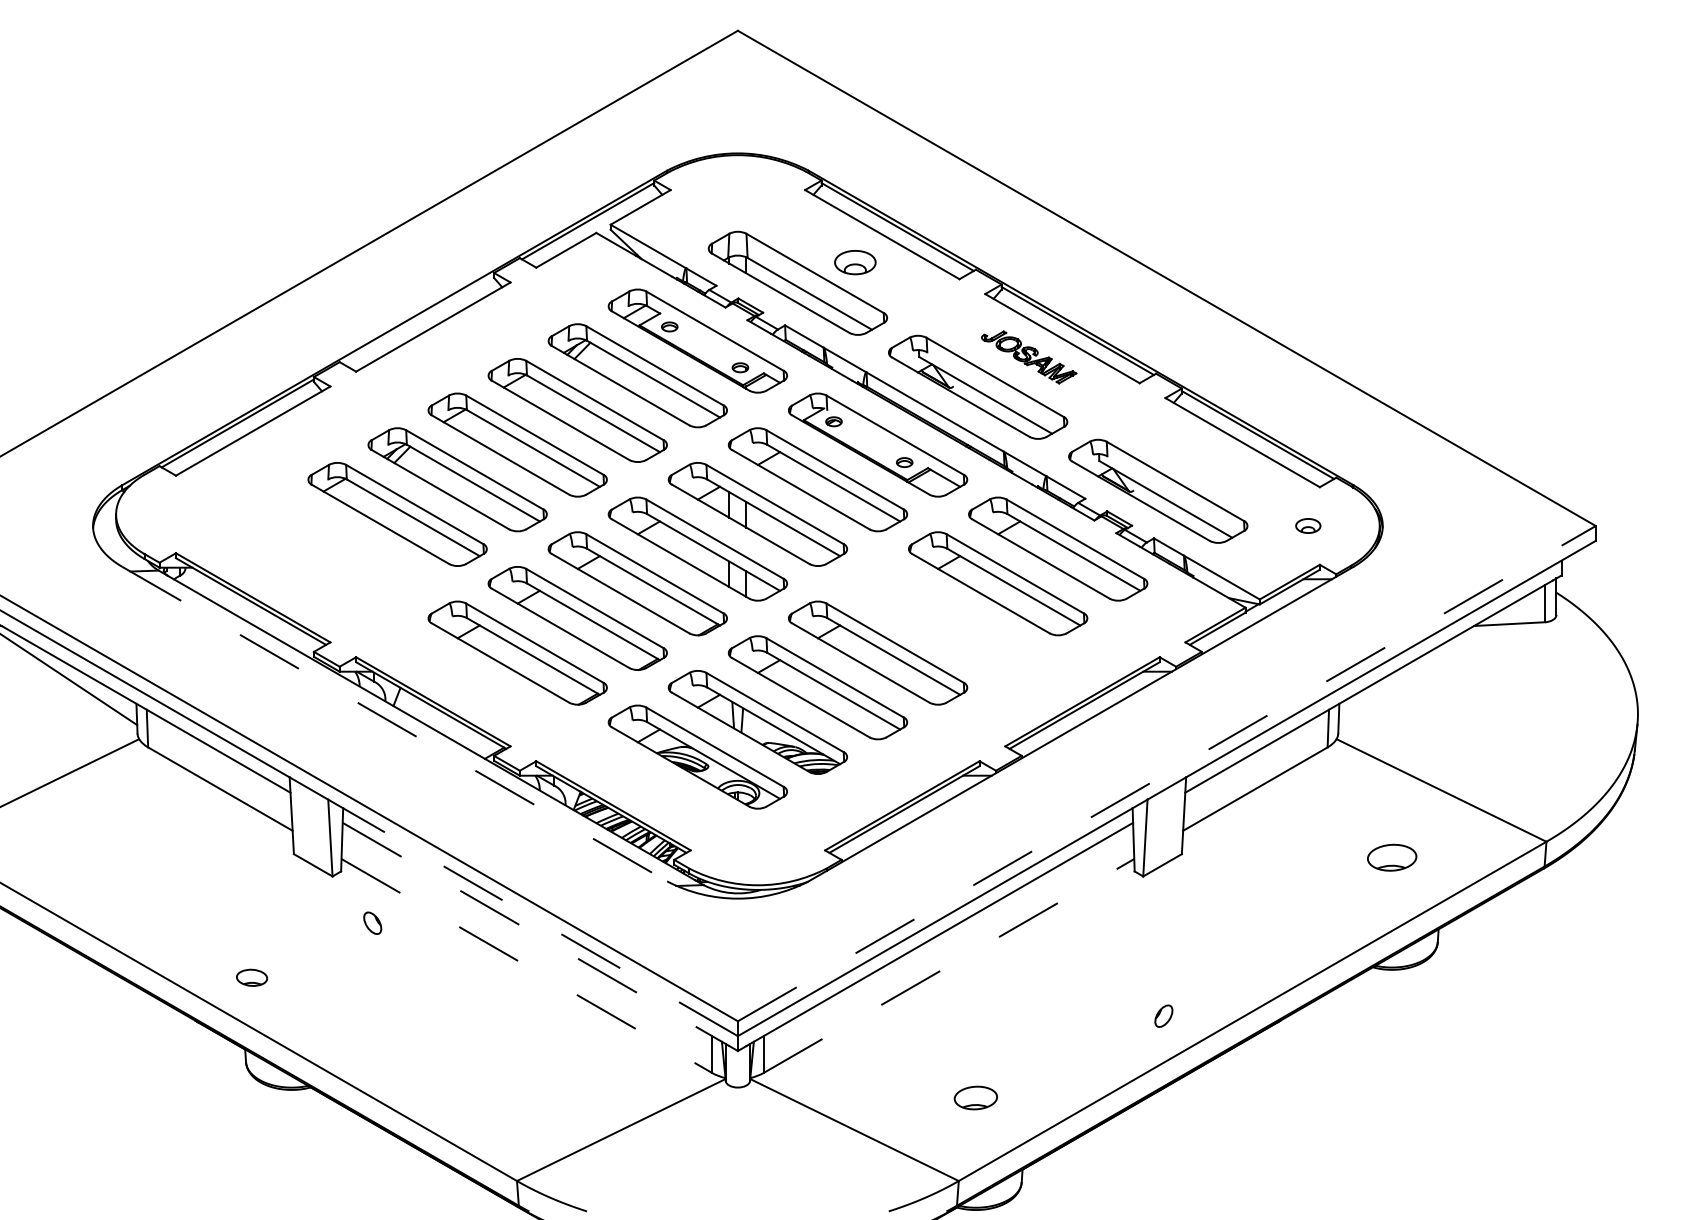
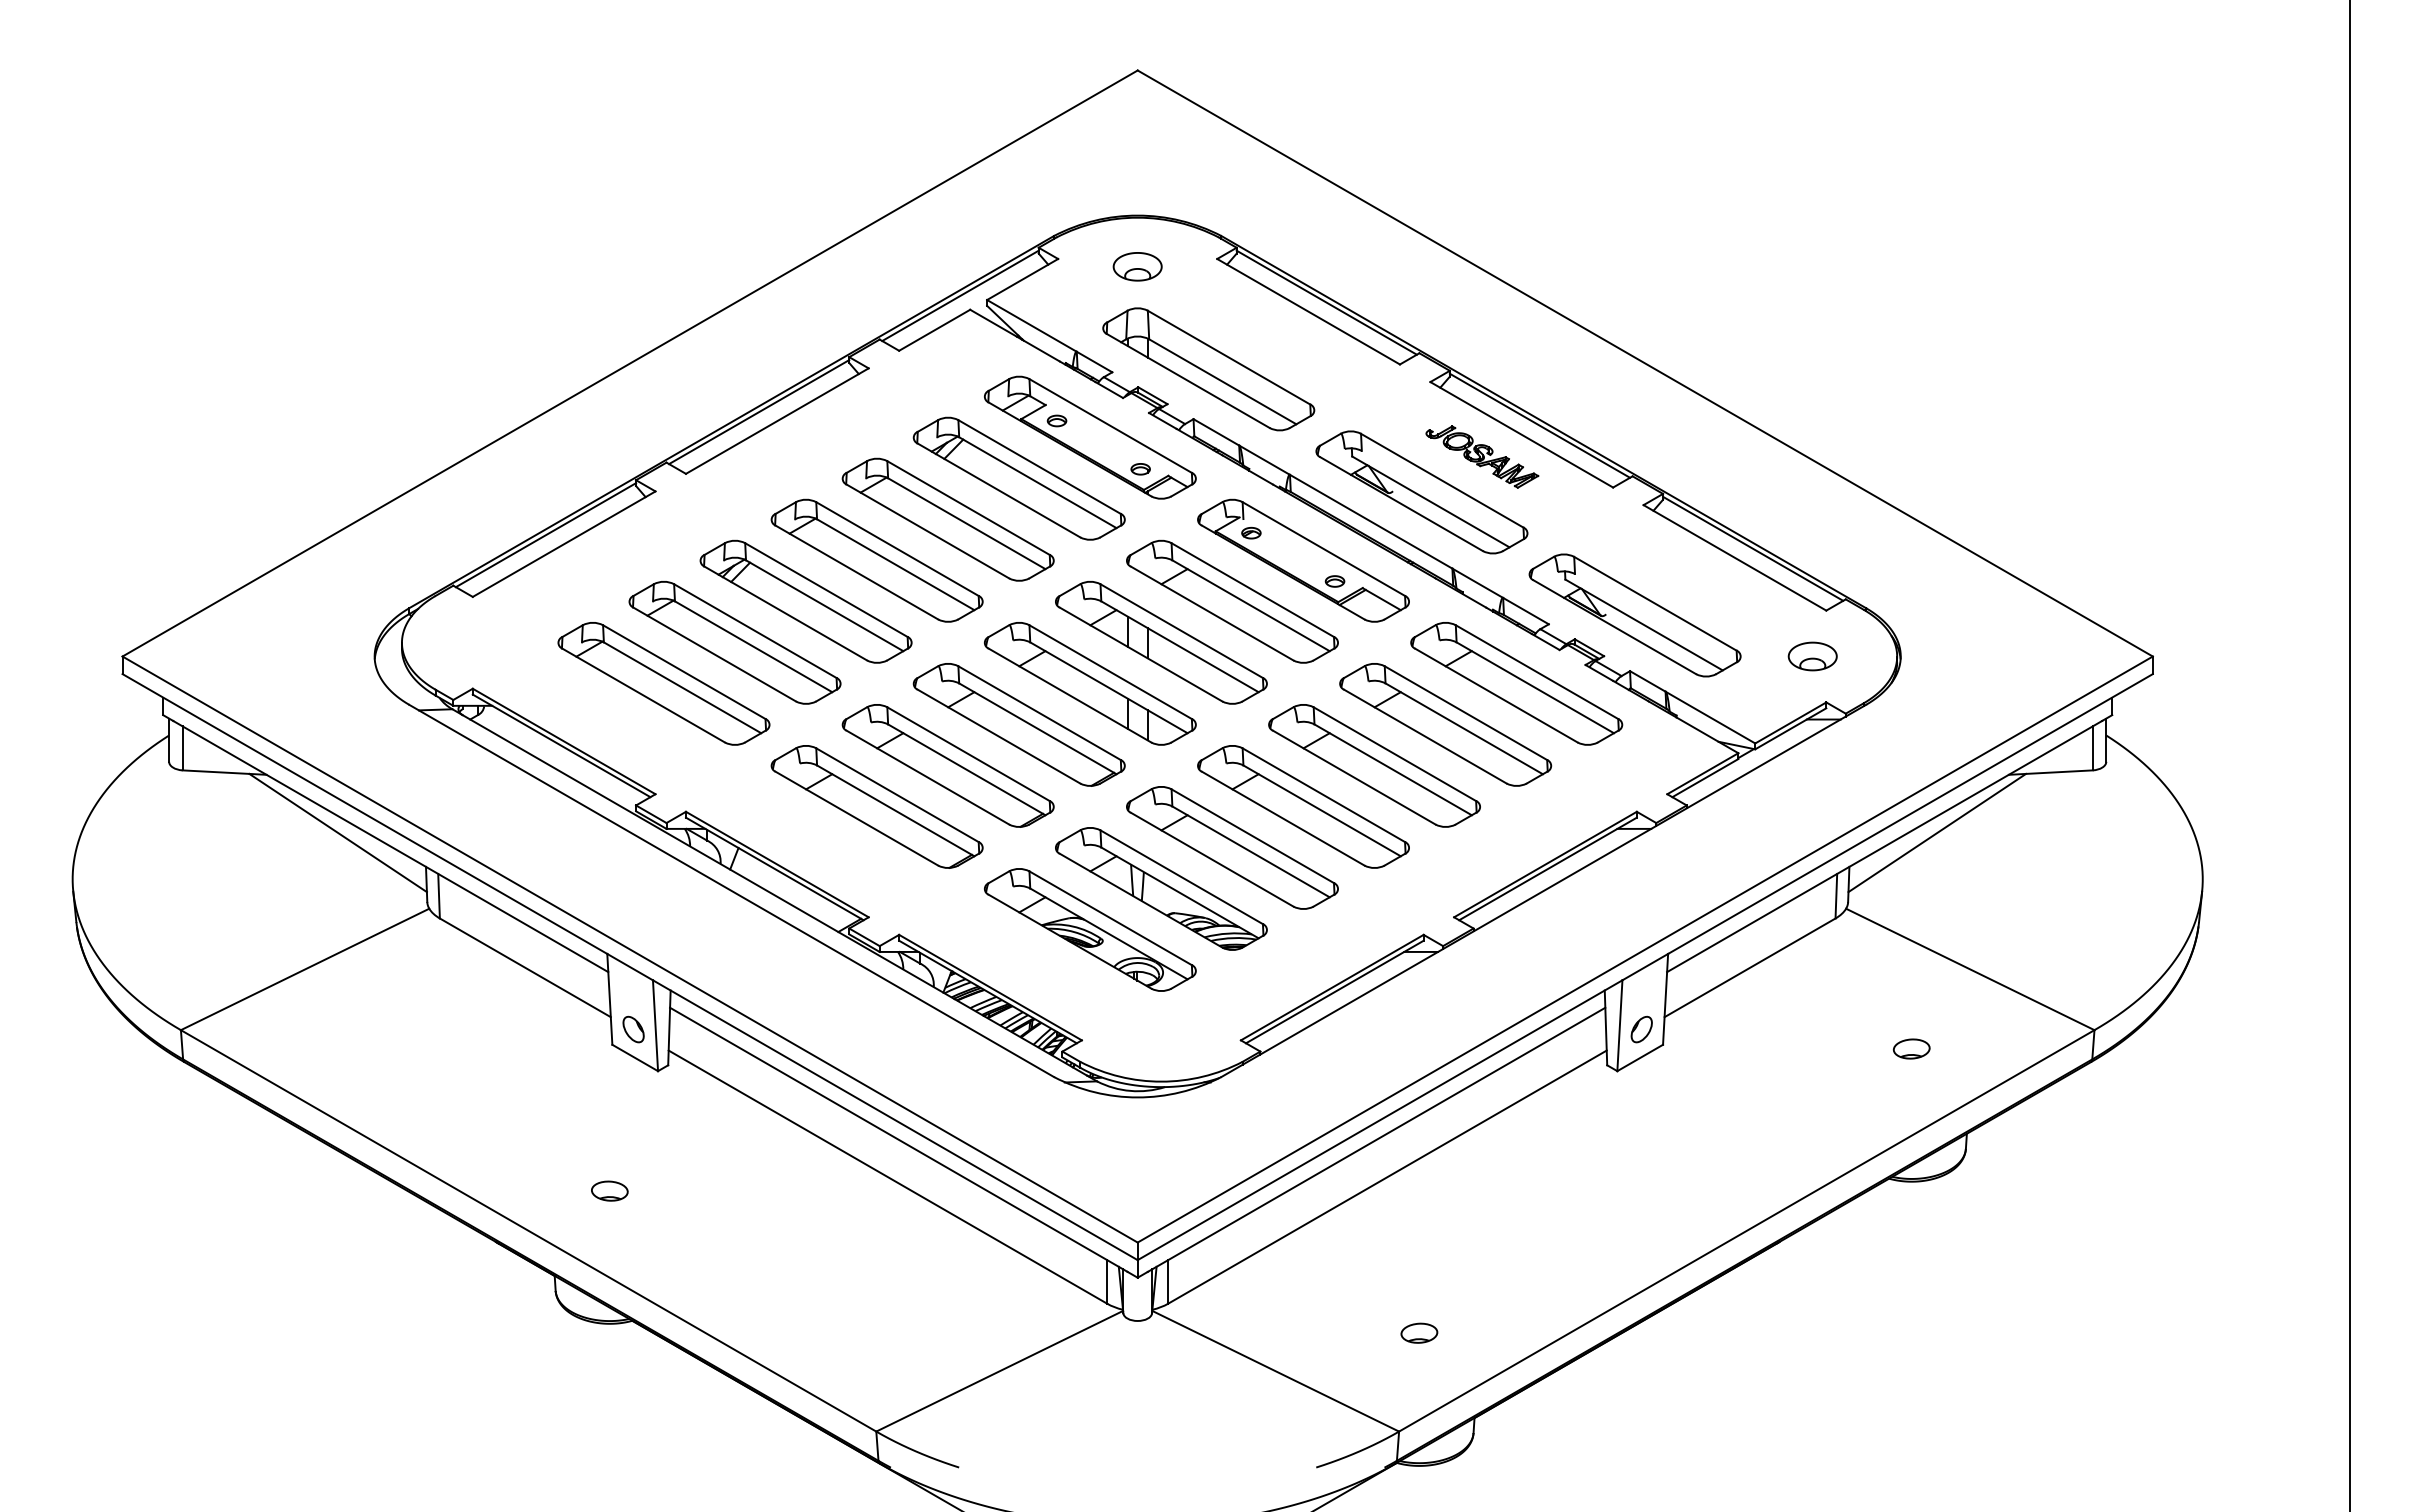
part: (855, 262) -> (1137, 266), moved
line: (418, 319) -> (759, 412), added
part: (1308, 526) -> (1812, 656), size x1.67
part: (337, 548) -> (663, 683), added
part: (938, 618) -> (1374, 765), added
line: (1413, 674) -> (1937, 832), added
line: (395, 724) -> (732, 891), dashed -> solid
line: (1167, 773) -> (1645, 949), dashed -> solid
part: (1391, 857) -> (1911, 1048), size x0.62
line: (533, 918) -> (895, 1120), dashed -> solid
part: (372, 923) -> (633, 1029), moved
line: (536, 935) -> (899, 1140), dashed -> solid
line: (949, 965) -> (1387, 1176), dashed -> solid
line: (527, 966) -> (888, 1177), dashed -> solid
part: (251, 977) -> (609, 1190), moved
part: (1163, 1016) -> (1641, 1029), moved
part: (976, 1097) -> (1419, 1332), size x0.71

